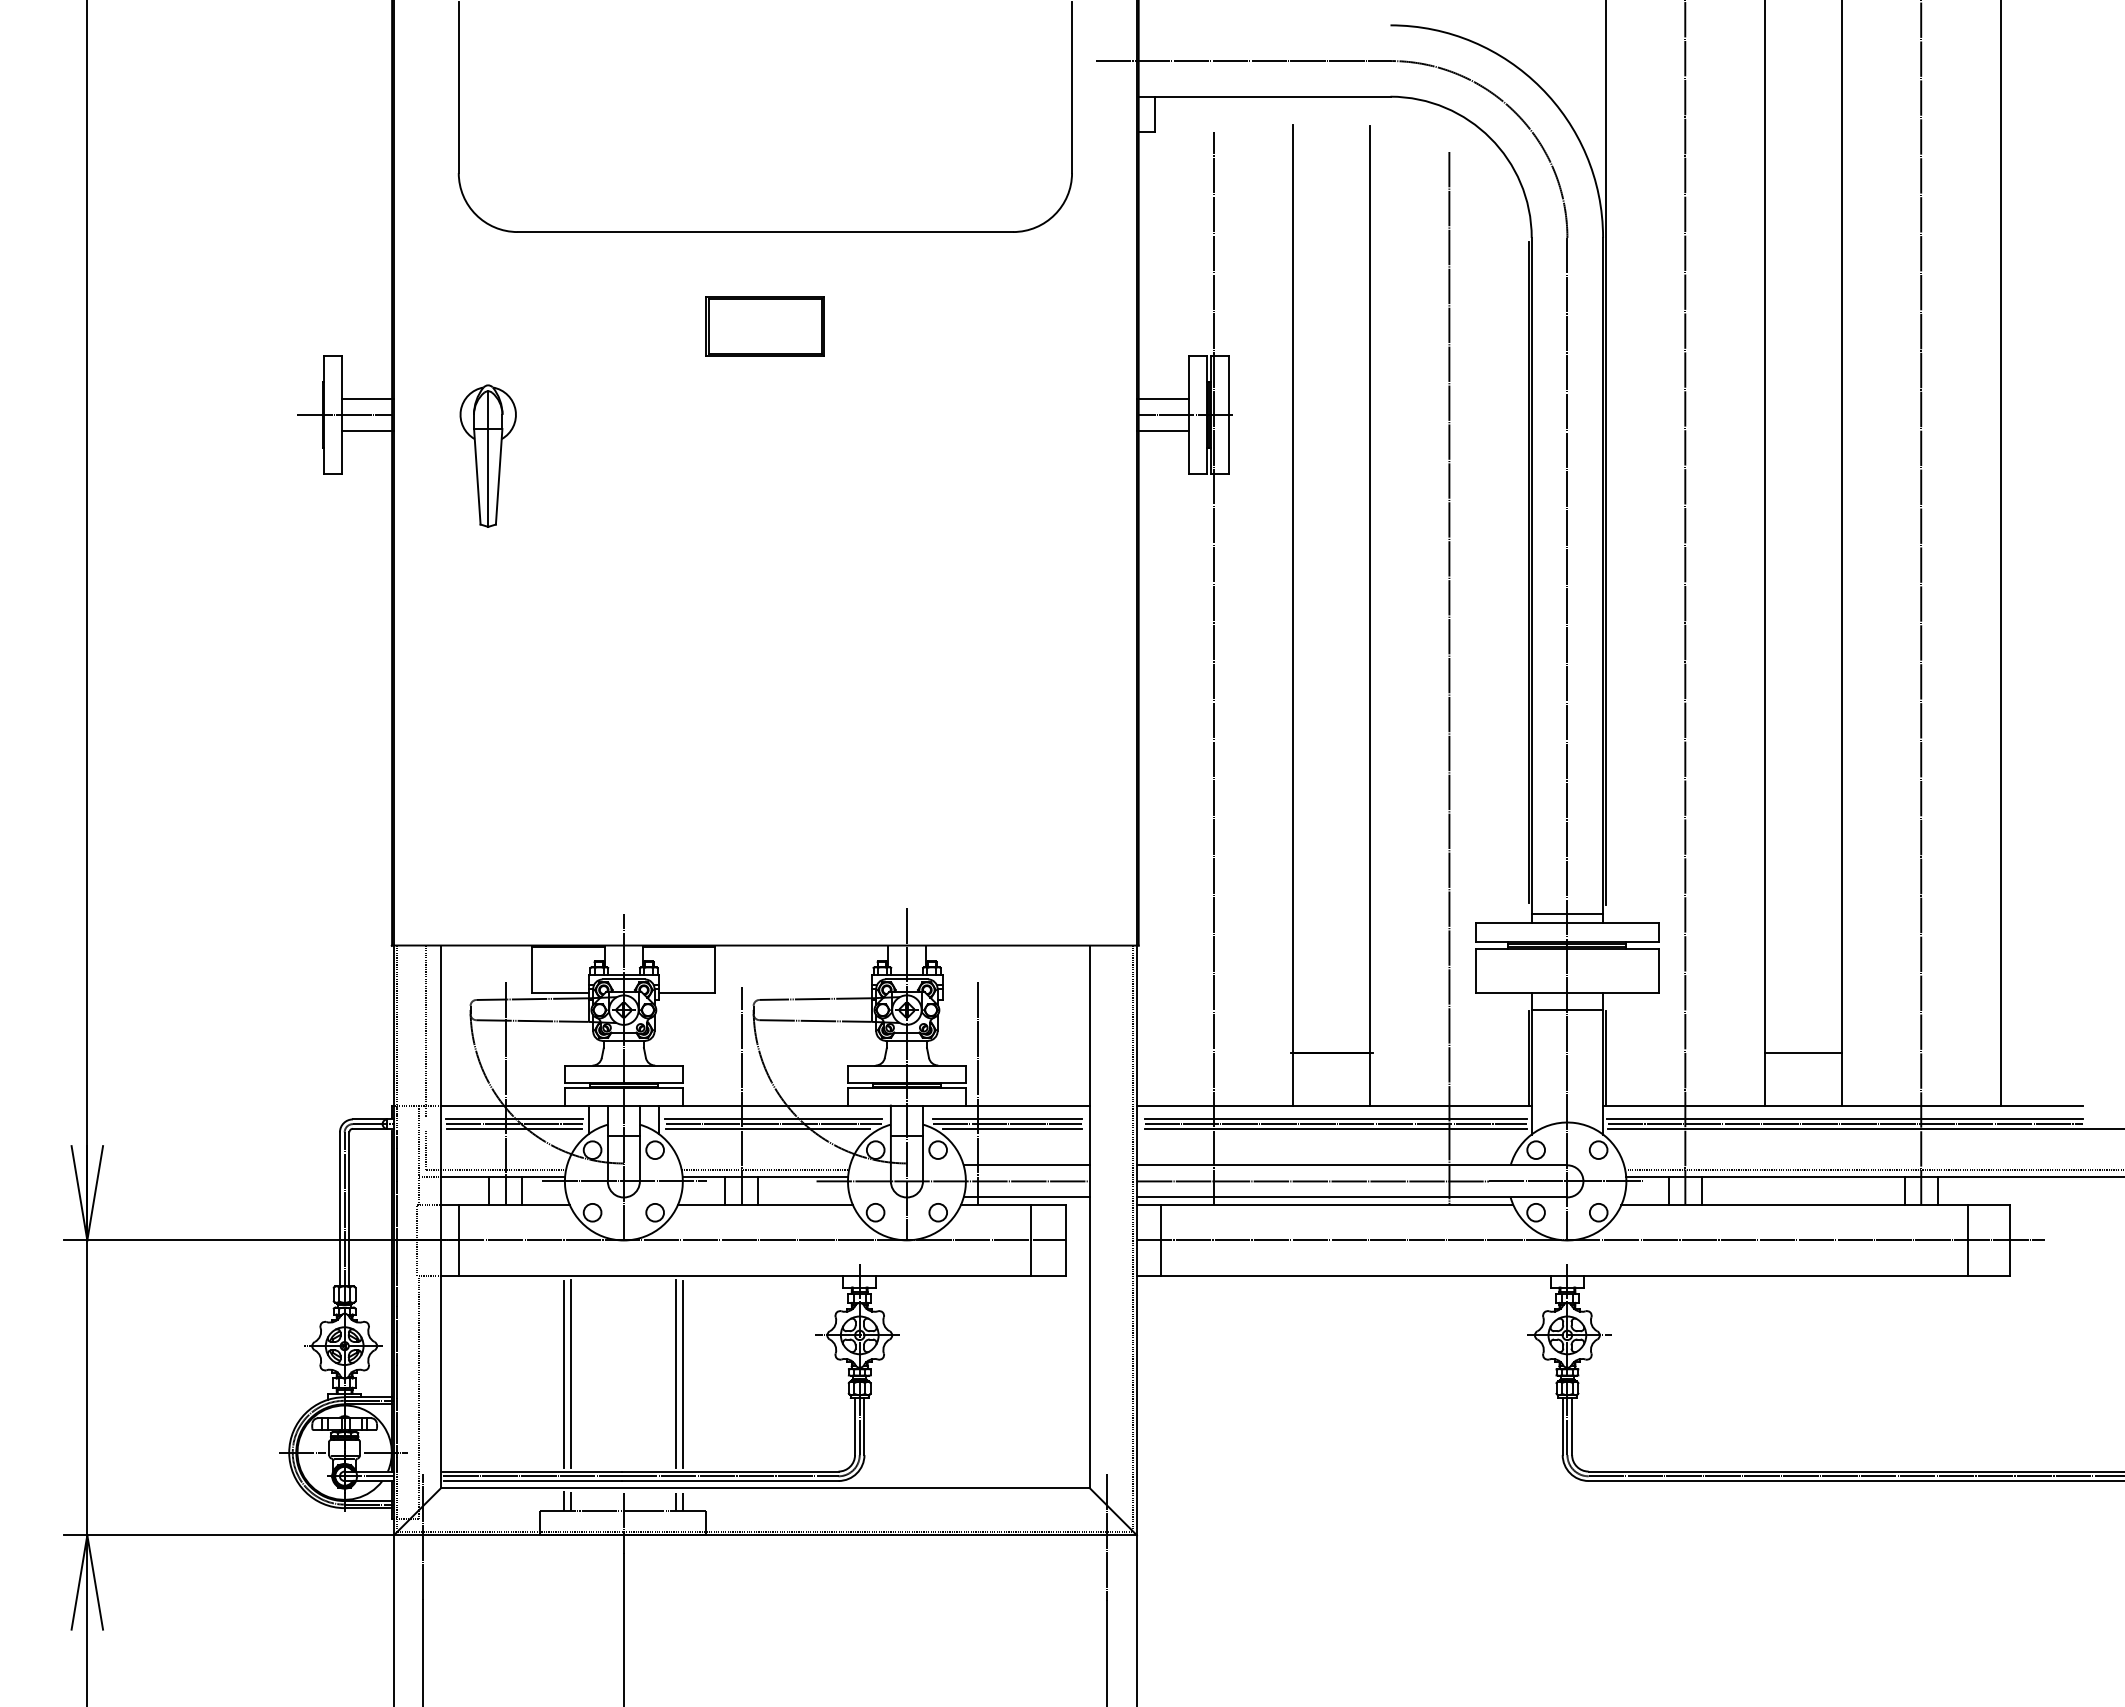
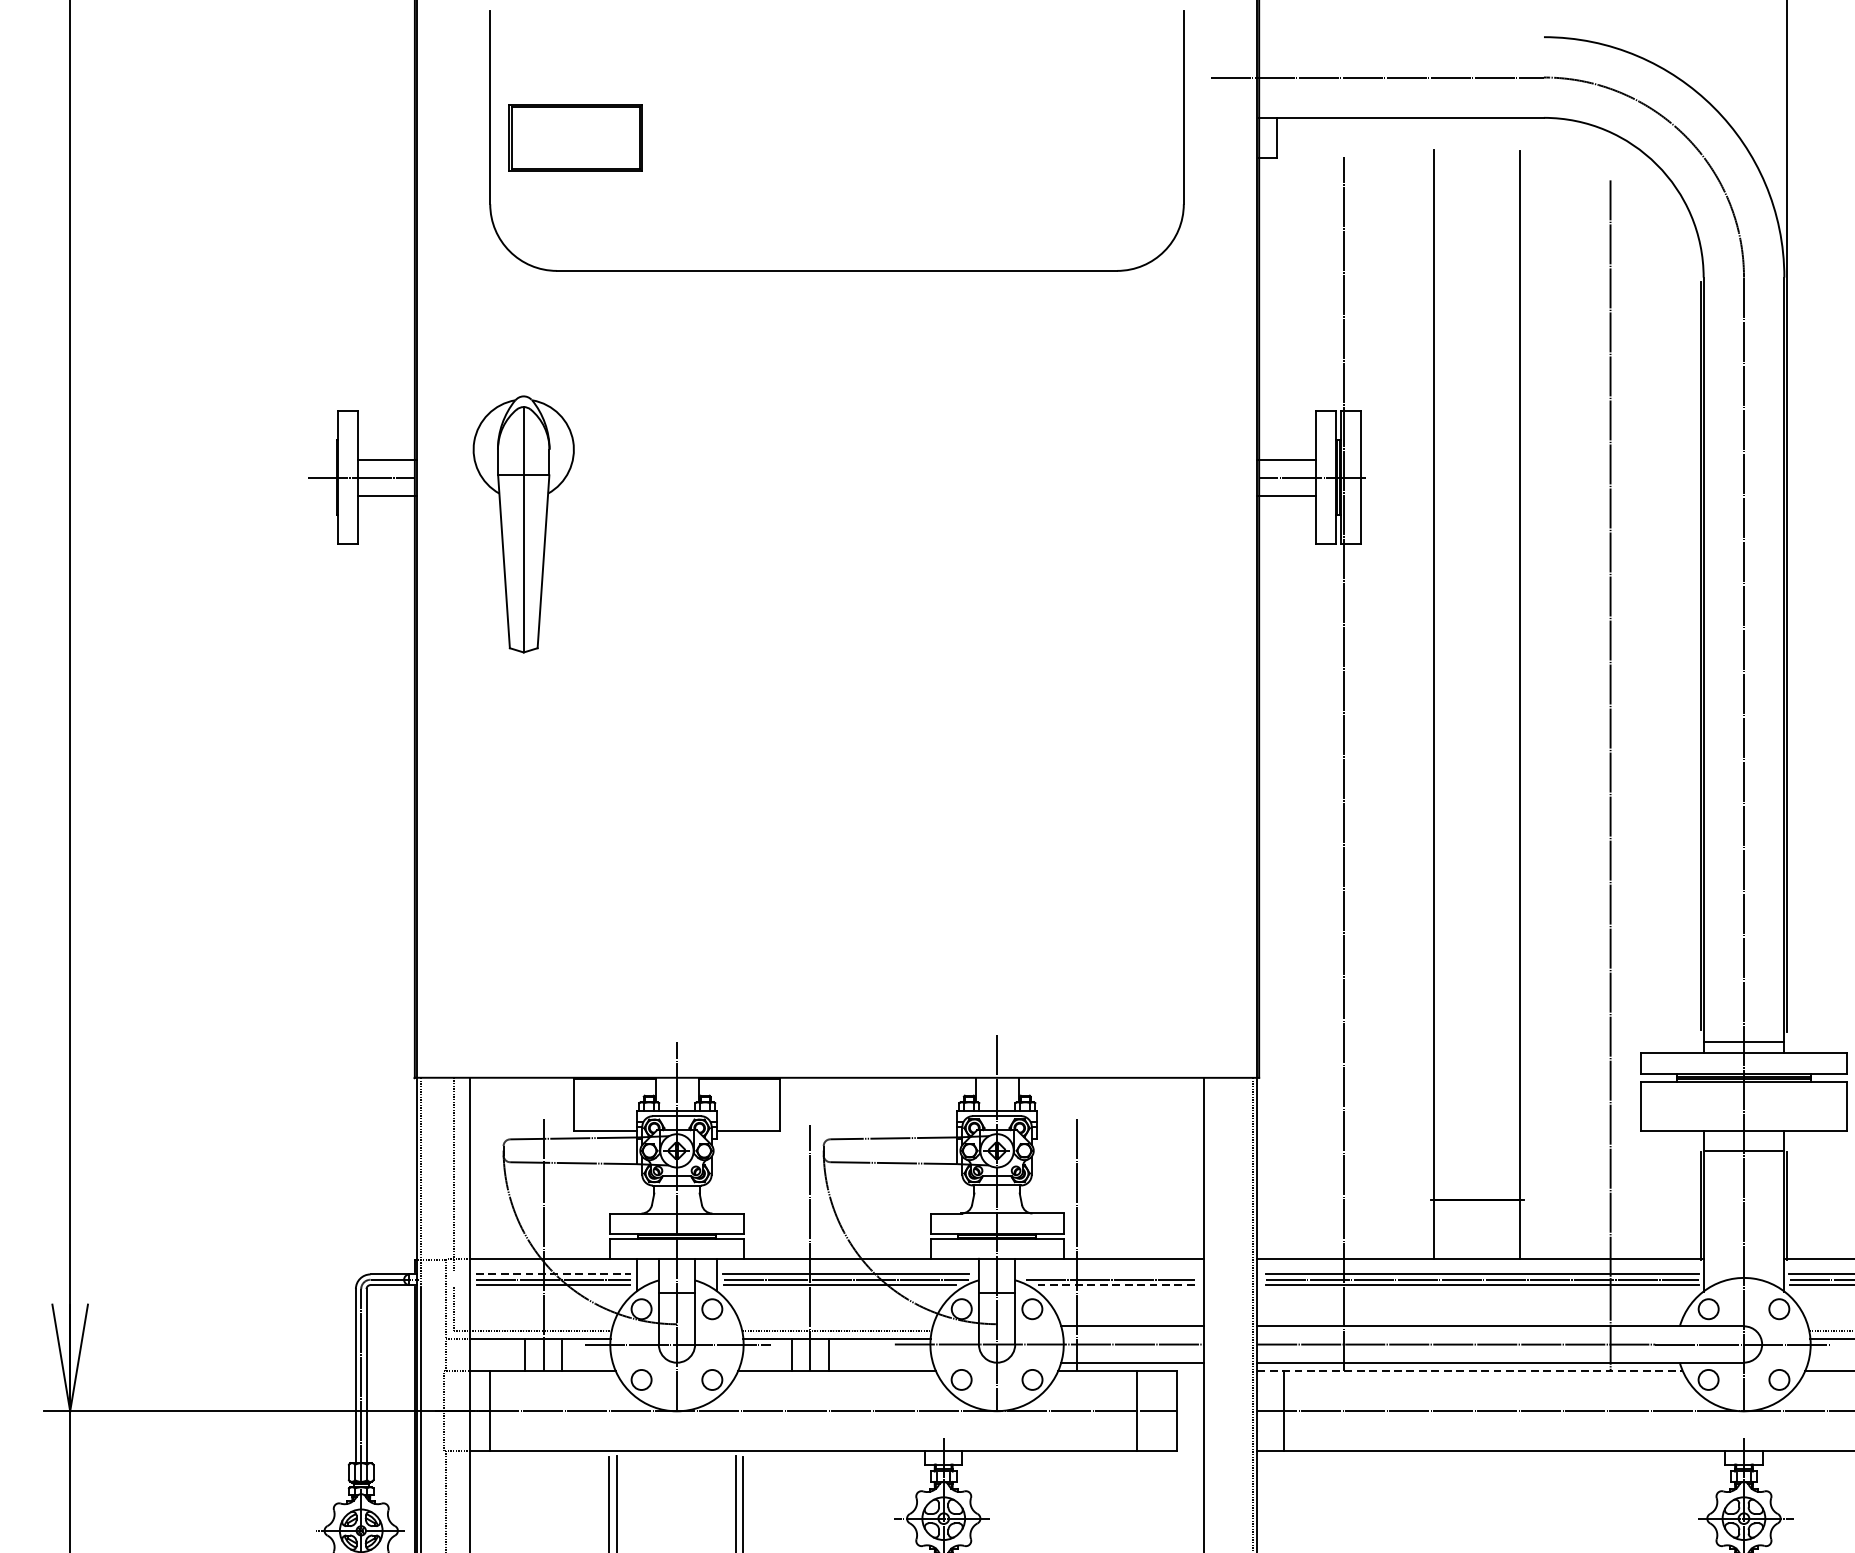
part: (764, 326) -> (574, 137), moved
part: (487, 455) -> (522, 523), size x1.6
line: (514, 1119) -> (553, 1274), solid -> dashed
line: (1006, 1119) -> (1109, 1274), removed
line: (1012, 1128) -> (1116, 1284), solid -> dashed
line: (1325, 1205) -> (1470, 1371), solid -> dashed

